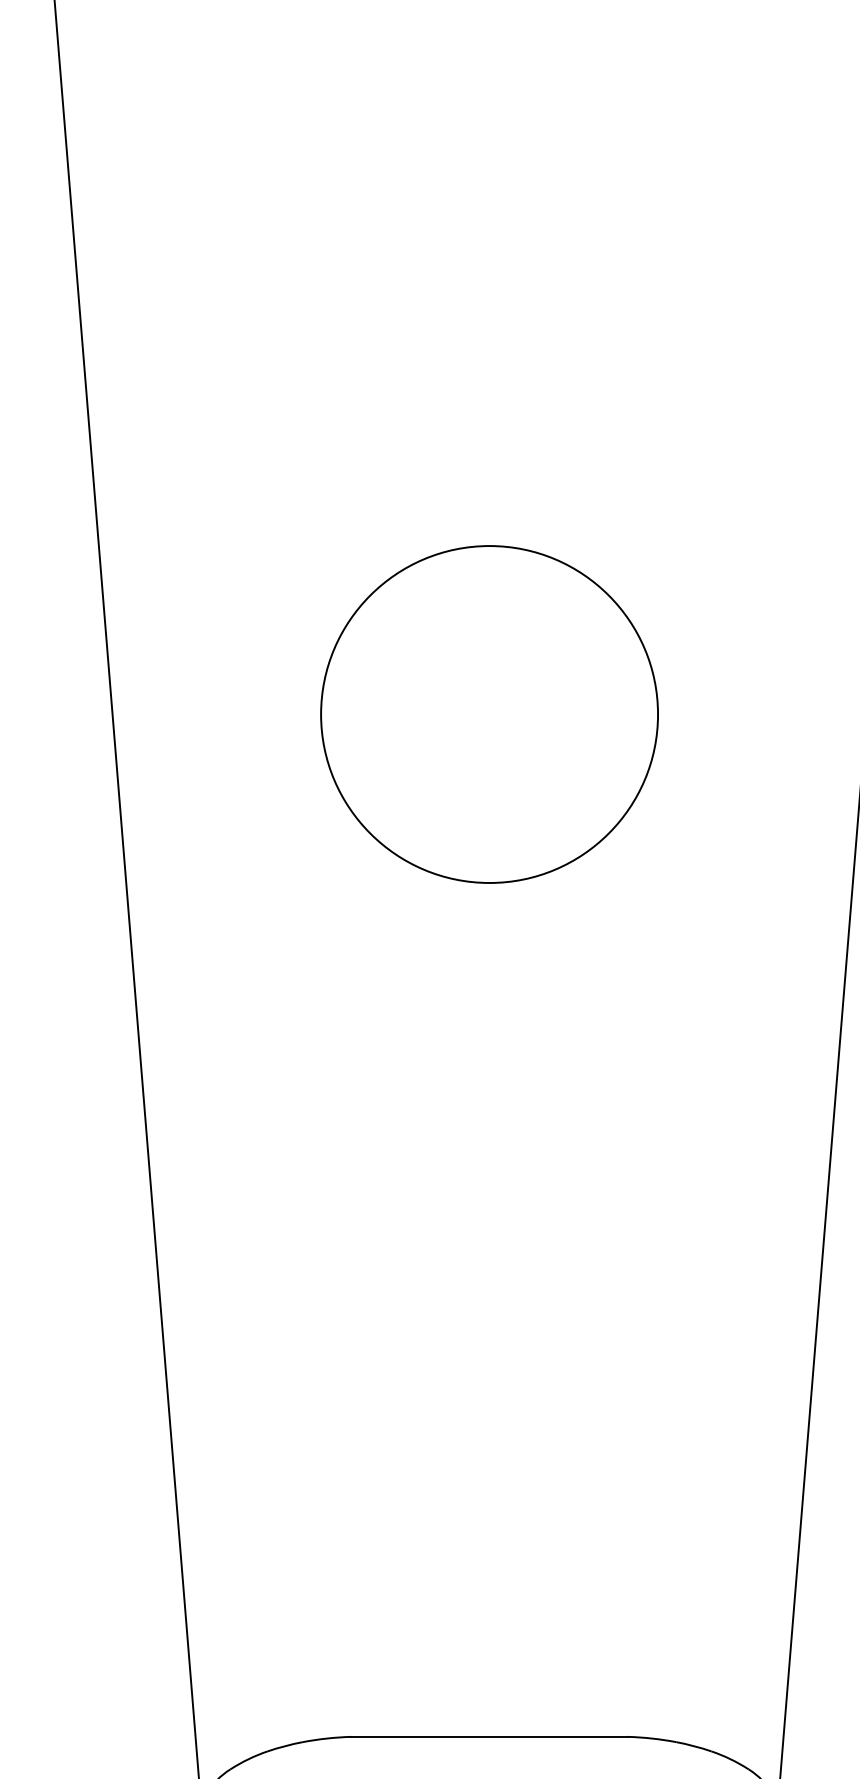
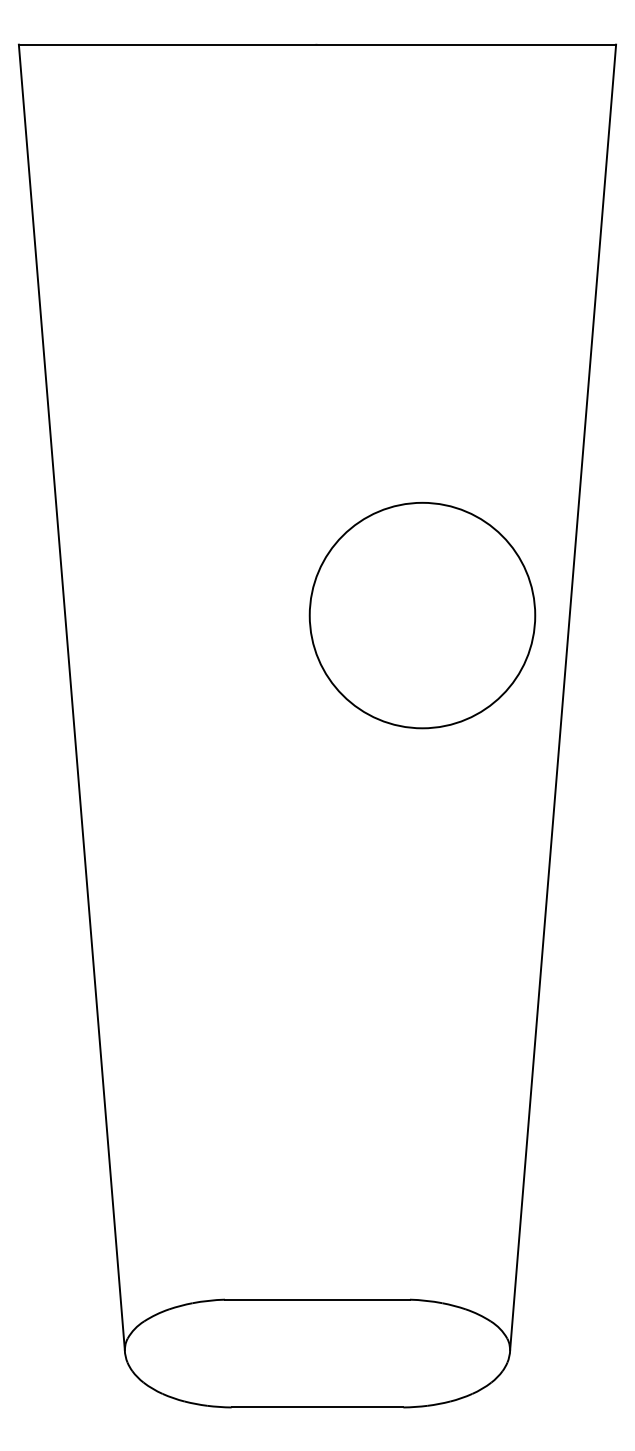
circle: (489, 714) -> (422, 615), moved

